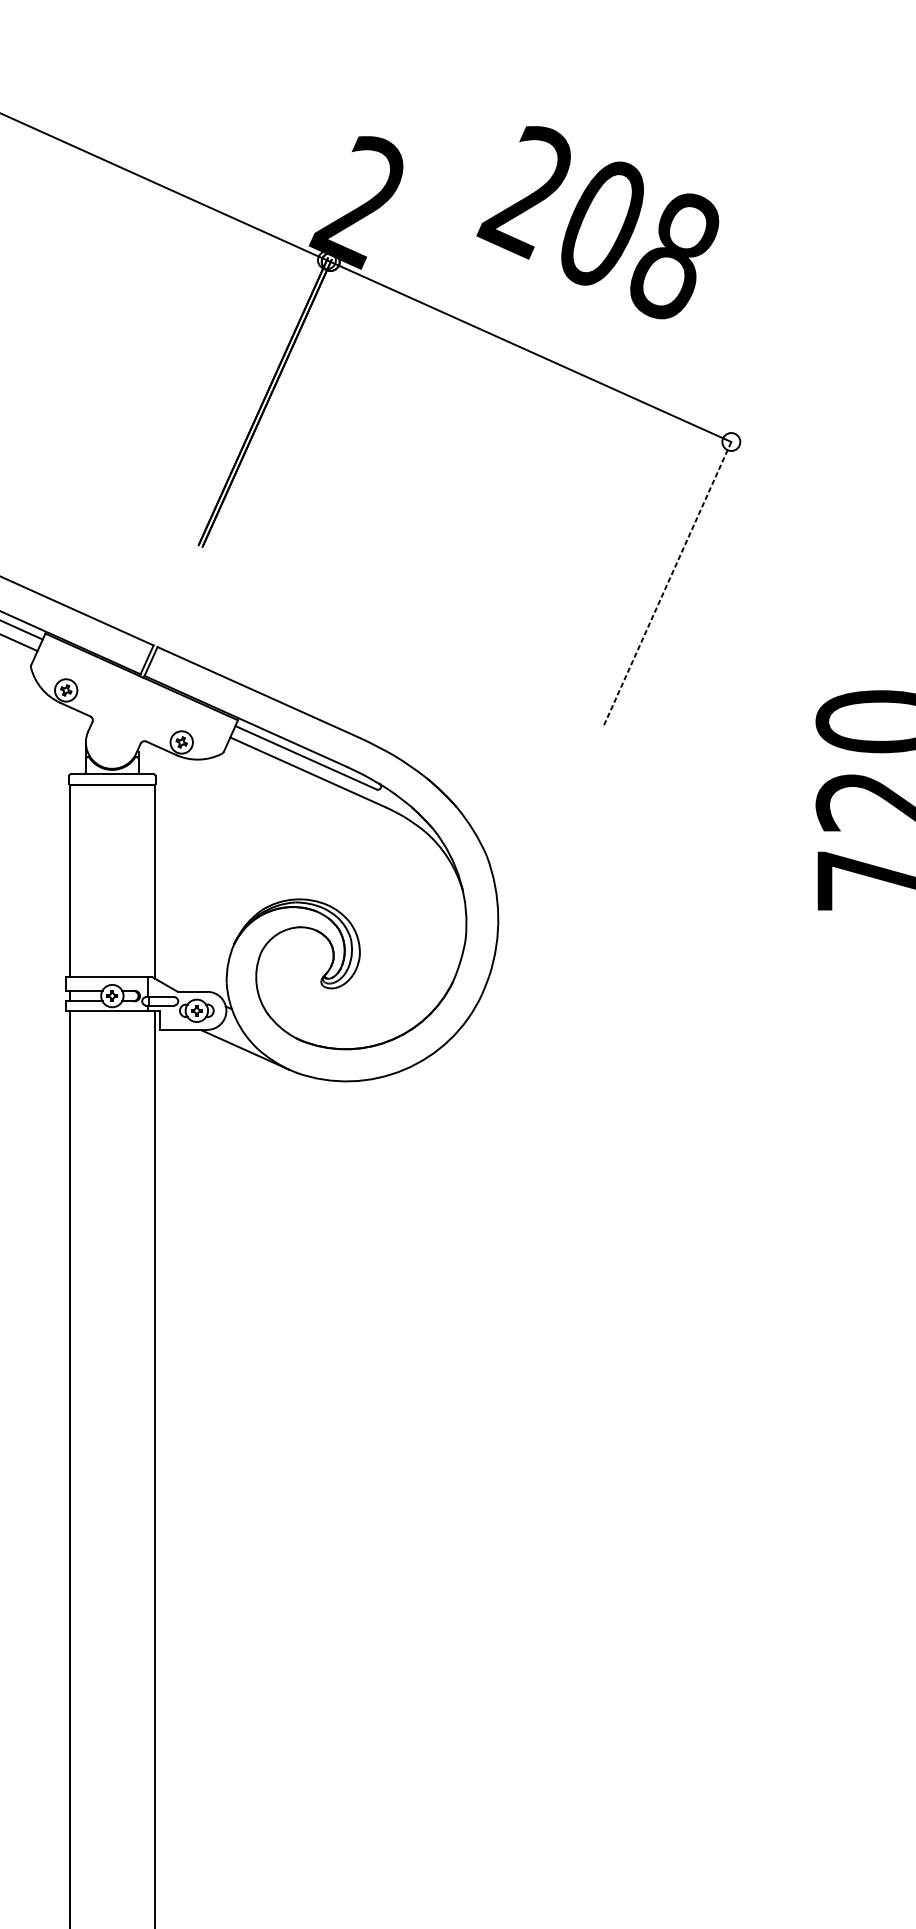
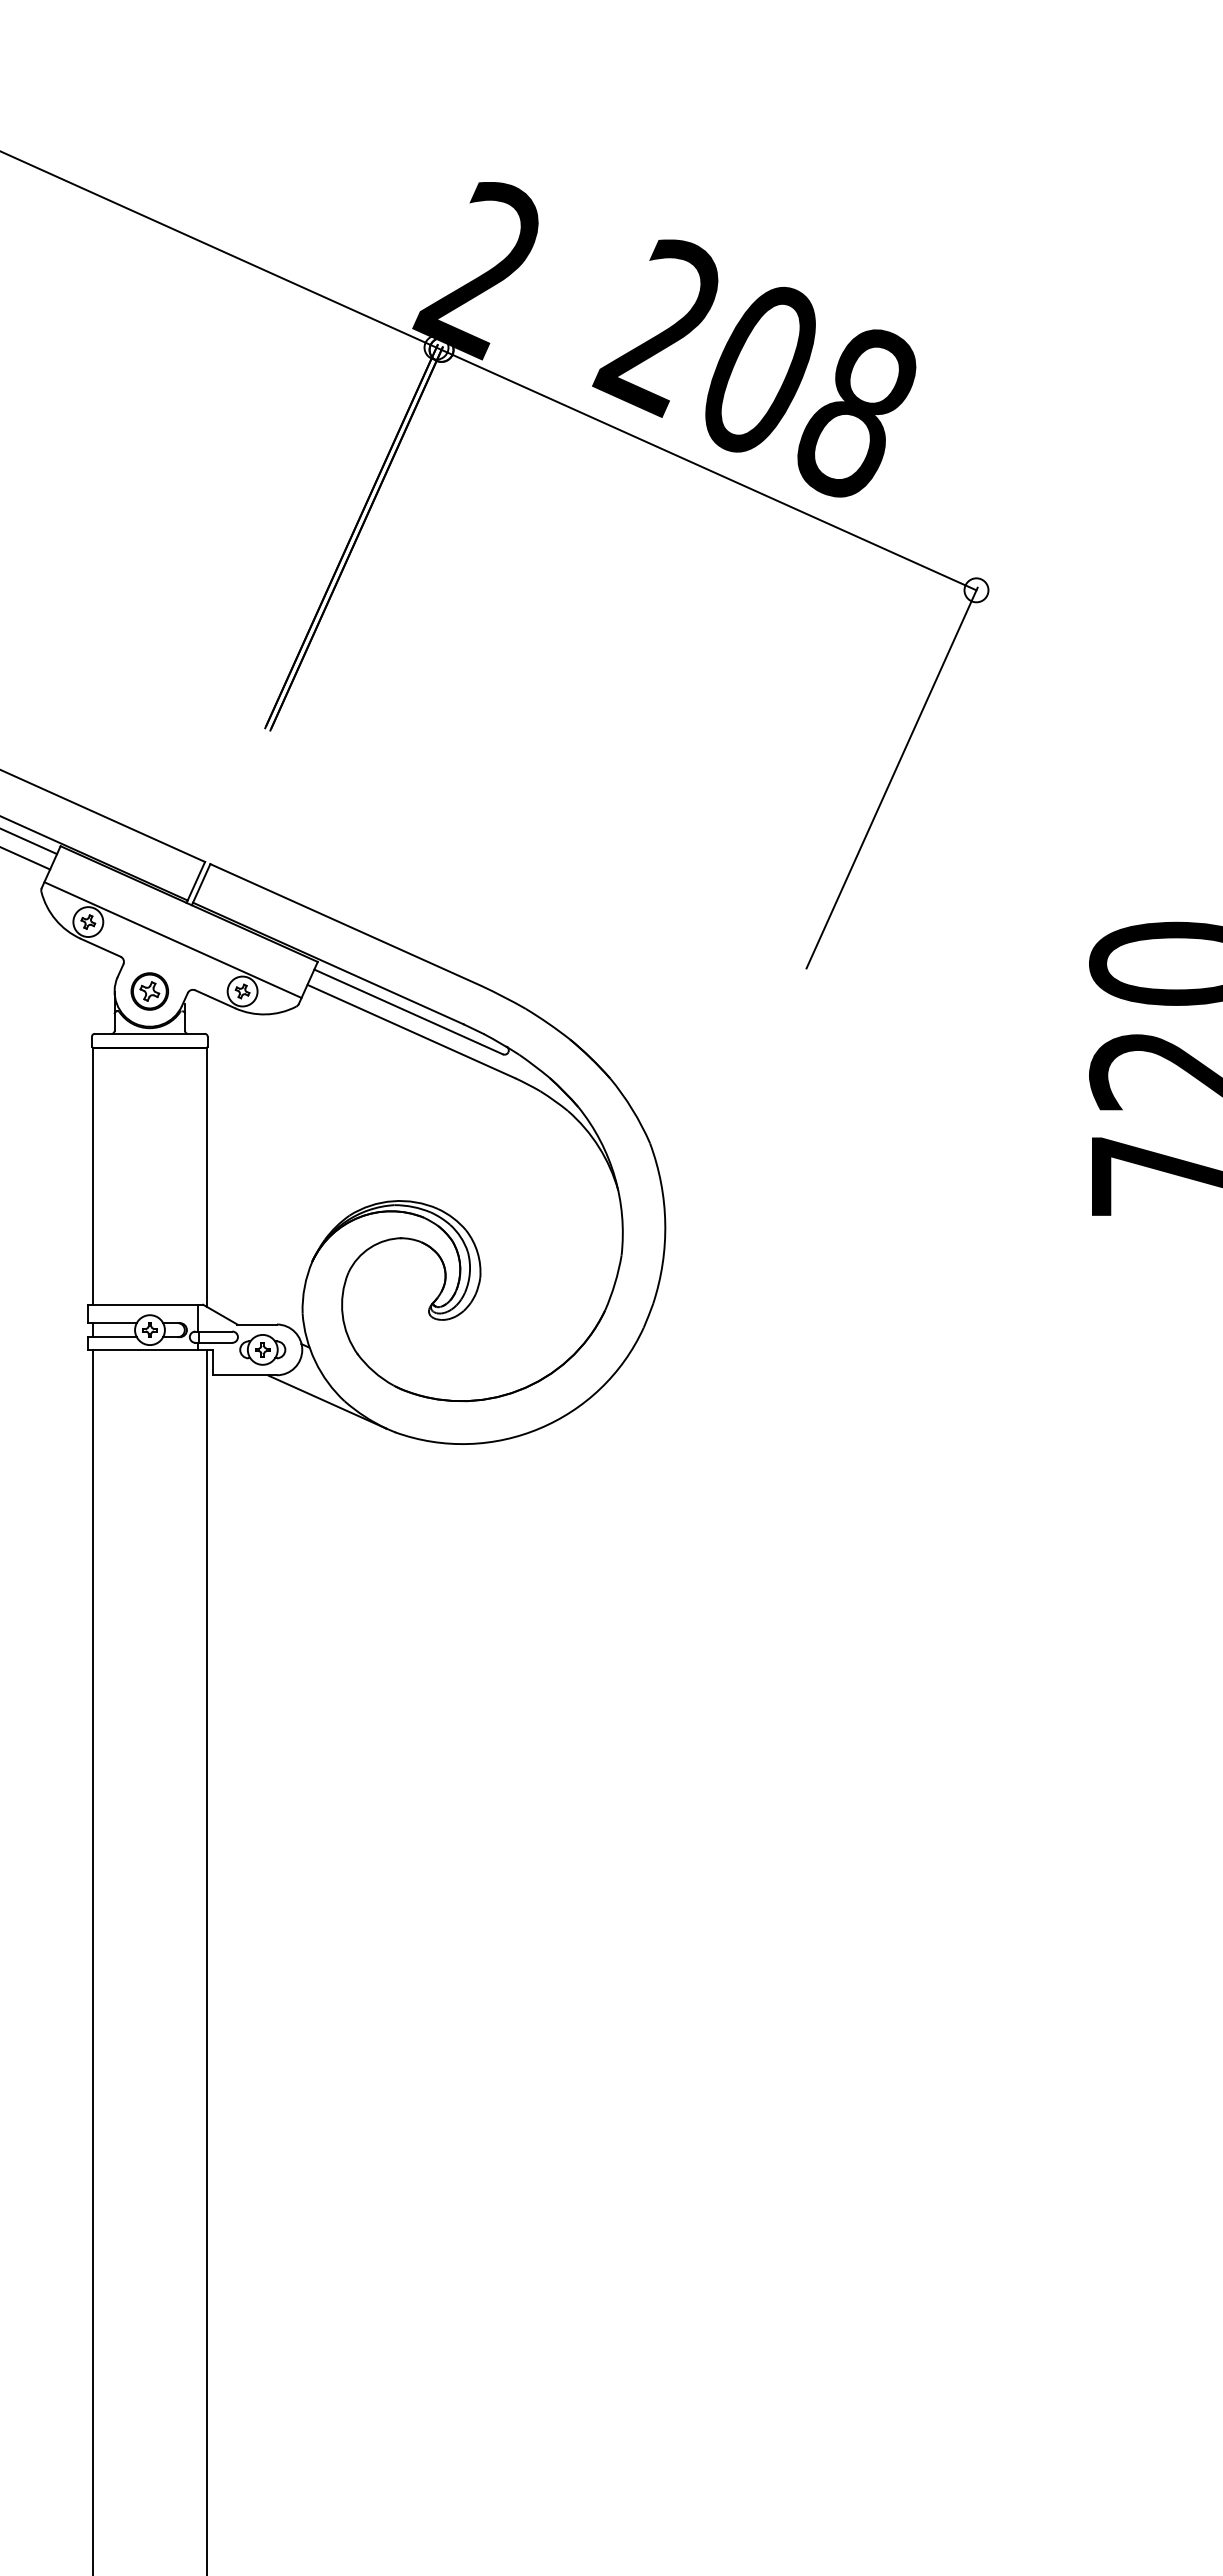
text: (598, 222) -> (754, 368), moved
line: (668, 582) -> (892, 778), dashed -> solid
line: (129, 703) -> (172, 939), added
part: (112, 742) -> (149, 991), added

